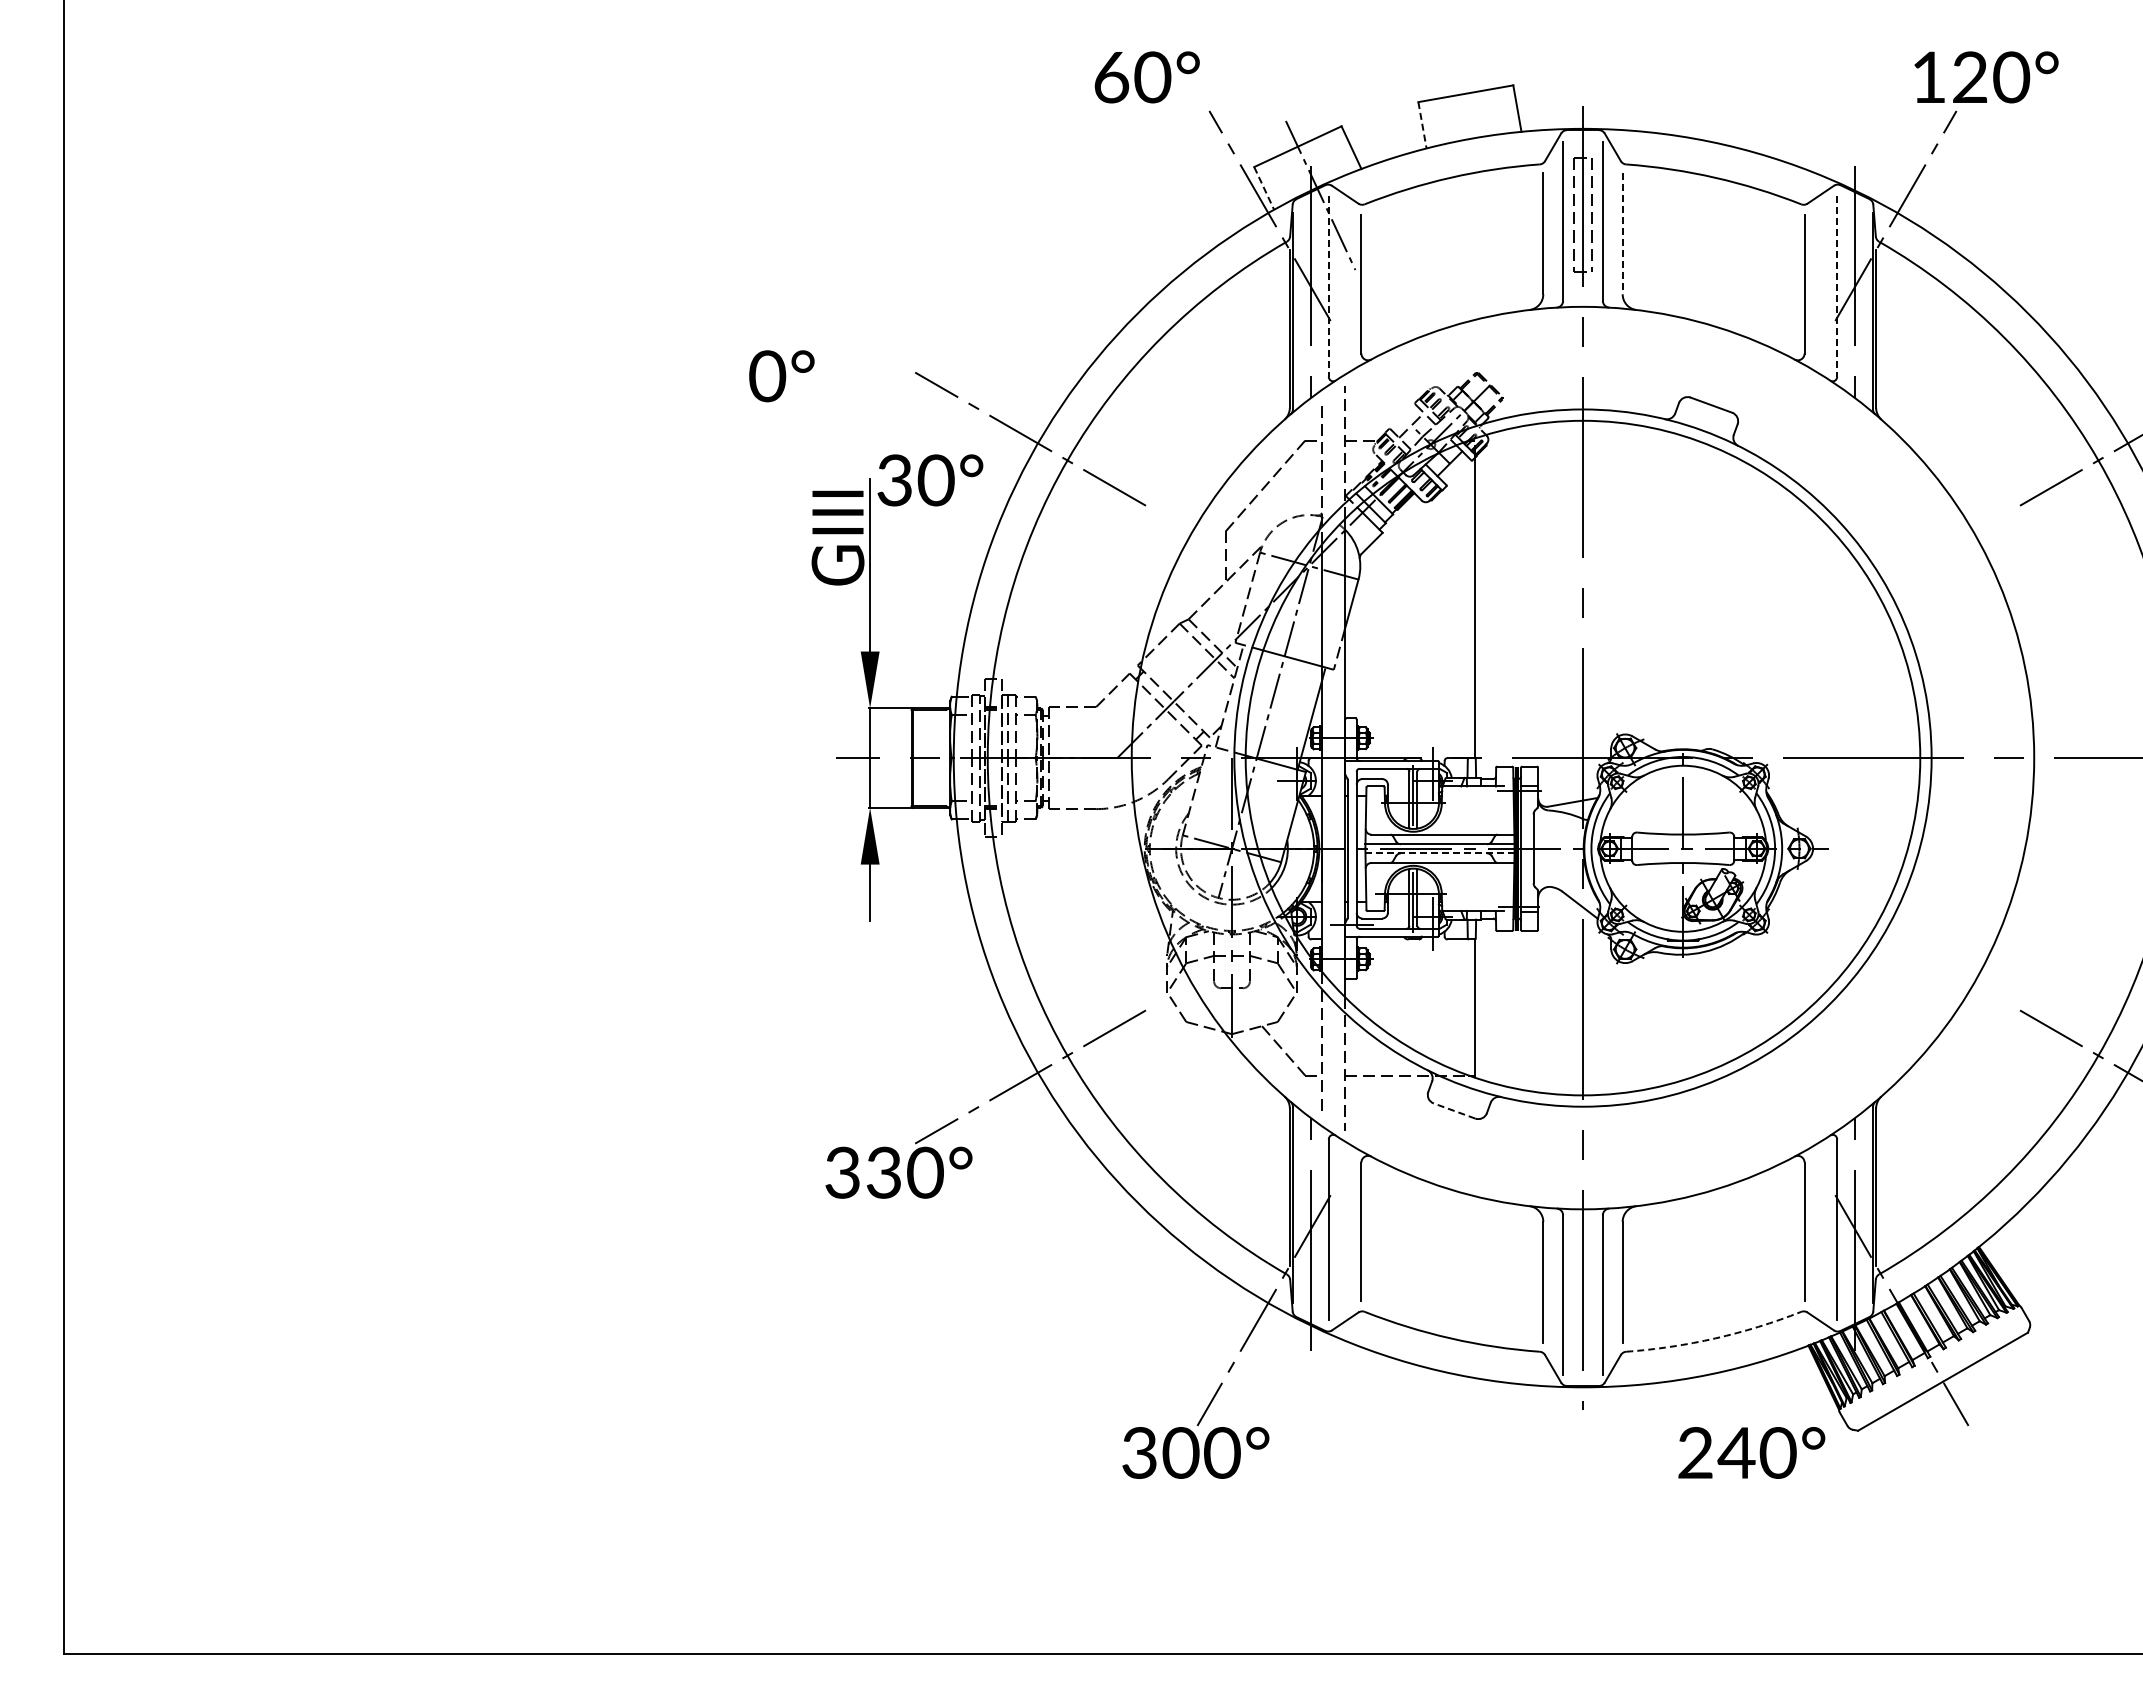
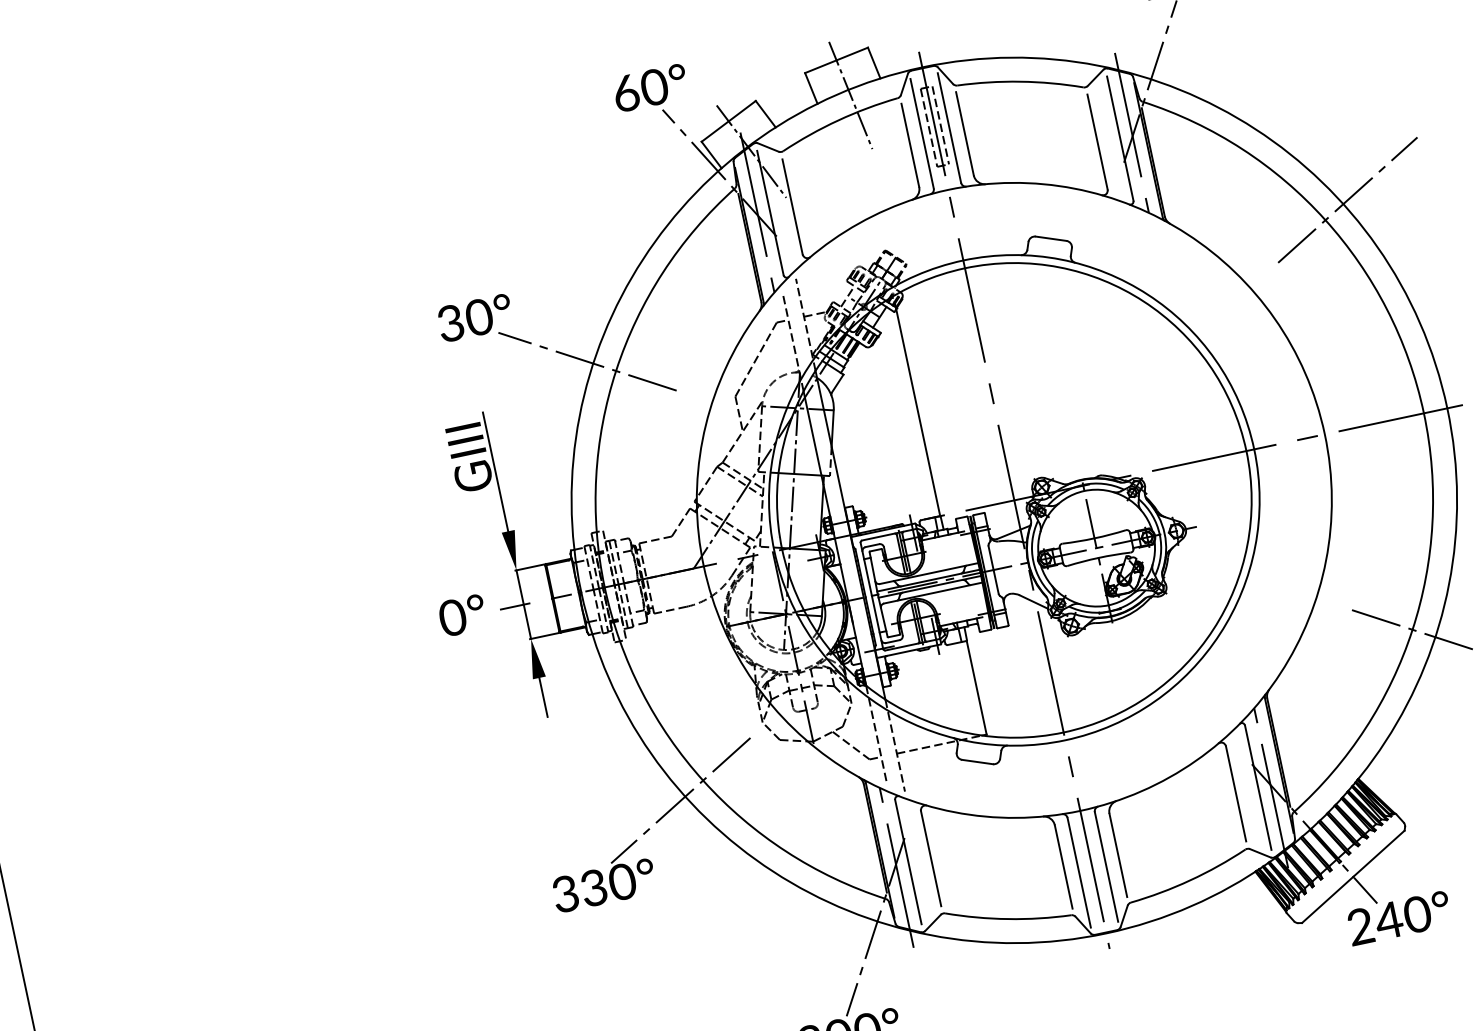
text: (1146, 77) -> (650, 88), moved
line: (1422, 125) -> (811, 88), dashed -> solid
line: (1474, 146) -> (850, 95), added
line: (1264, 188) -> (711, 155), dashed -> solid
line: (1622, 233) -> (964, 133), dashed -> solid
line: (1328, 286) -> (770, 213), dashed -> solid
line: (1837, 286) -> (1120, 138), dashed -> solid
text: (781, 376) -> (462, 615), moved
text: (930, 480) -> (475, 318), moved
line: (1440, 853) -> (930, 586), dashed -> solid
line: (1454, 1110) -> (977, 761), dashed -> solid
arc: (1715, 1338) -> (1190, 880), dashed -> solid
text: (1751, 1452) -> (1399, 918), moved

